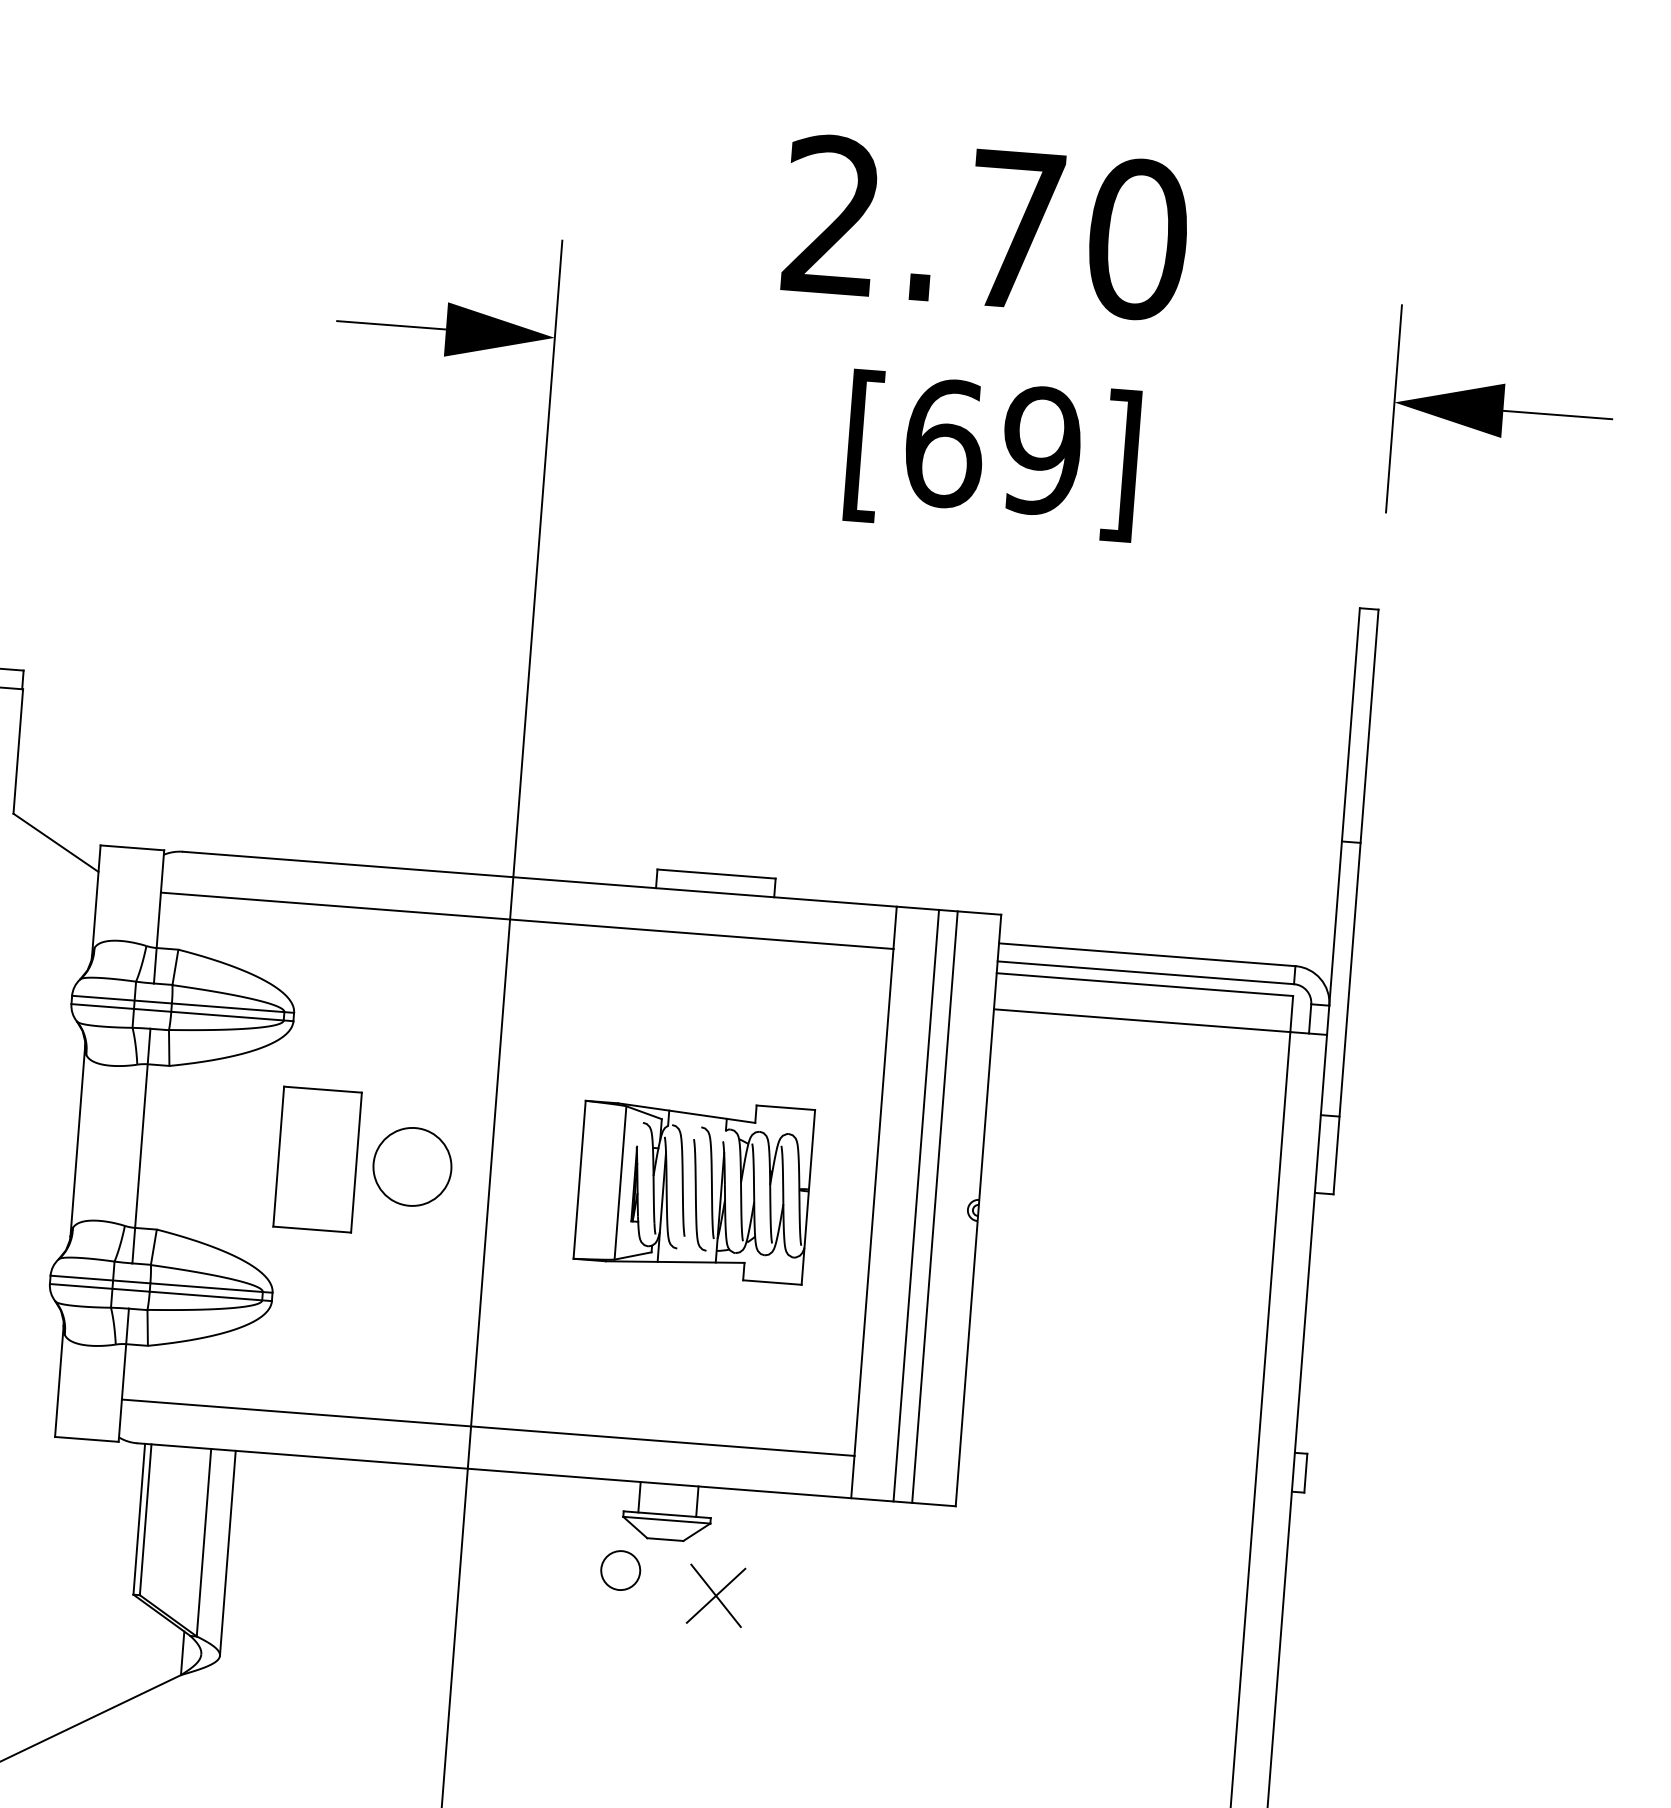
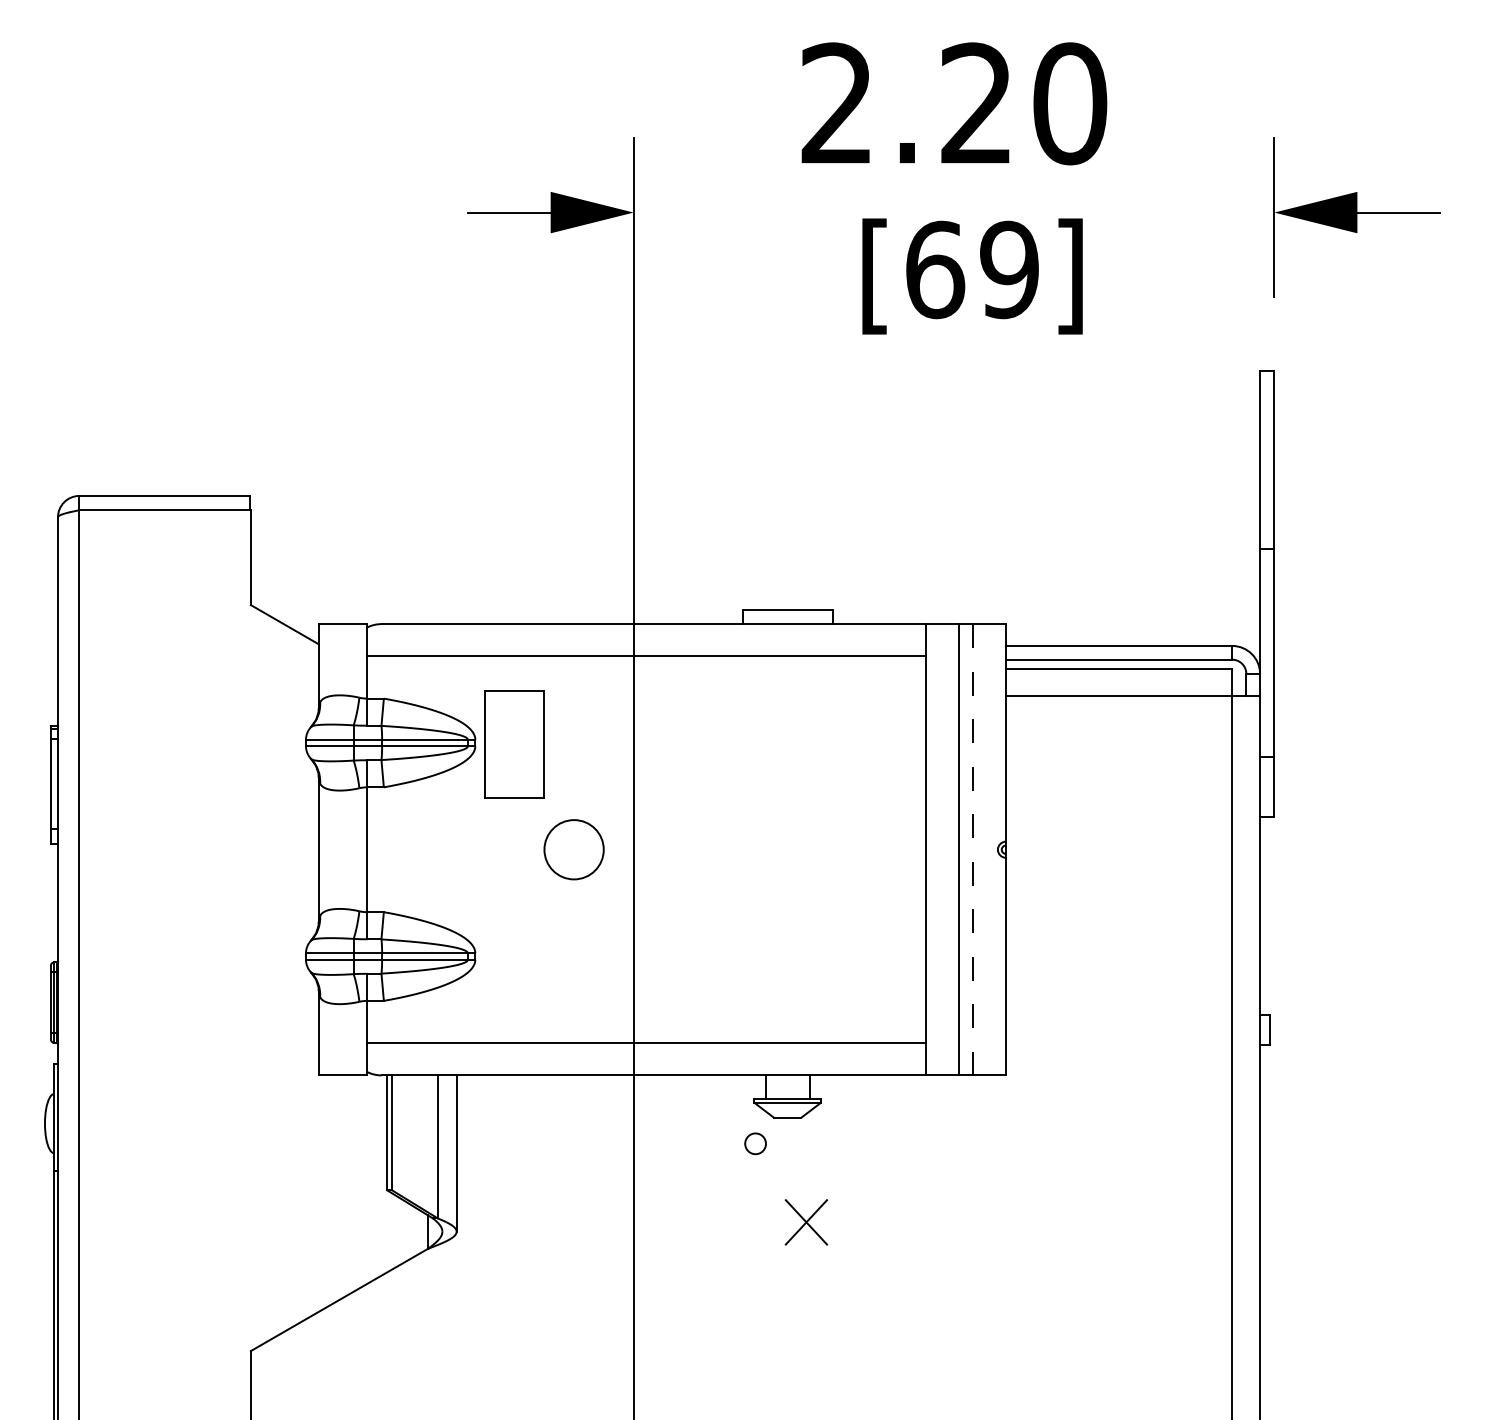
text: (1015, 228) -> (976, 102), 2.70 -> 2.20
part: (317, 1159) -> (514, 744), moved
part: (693, 1188) -> (788, 849), removed
line: (934, 1206) -> (972, 849), solid -> dashed
circle: (620, 1570) -> (755, 1143), size x0.7
part: (716, 1596) -> (806, 1222), moved

